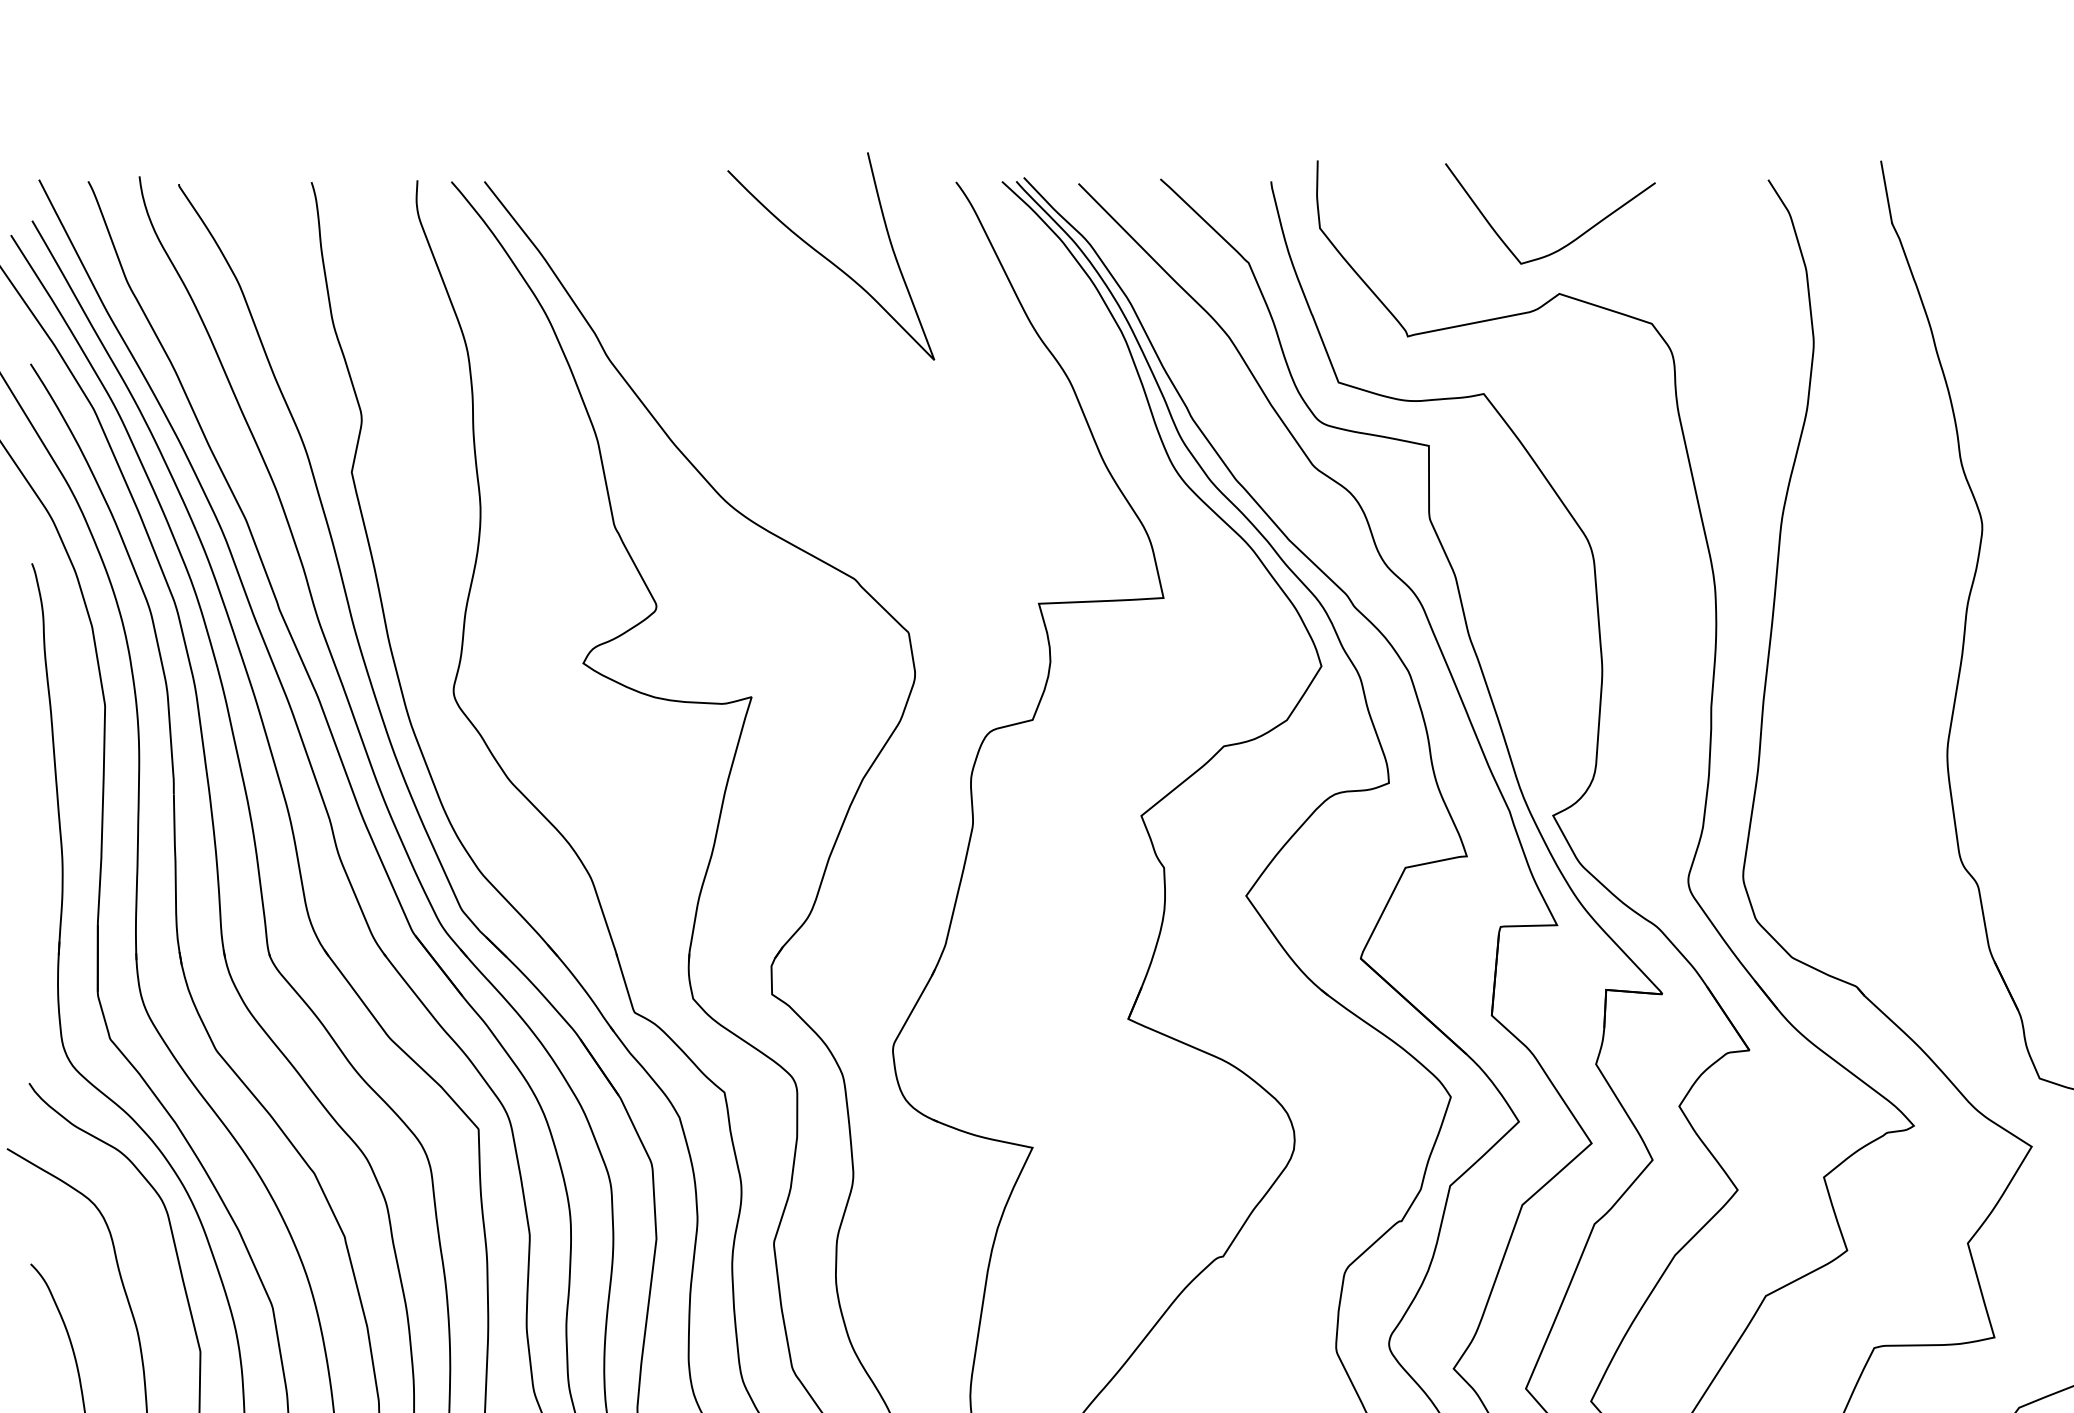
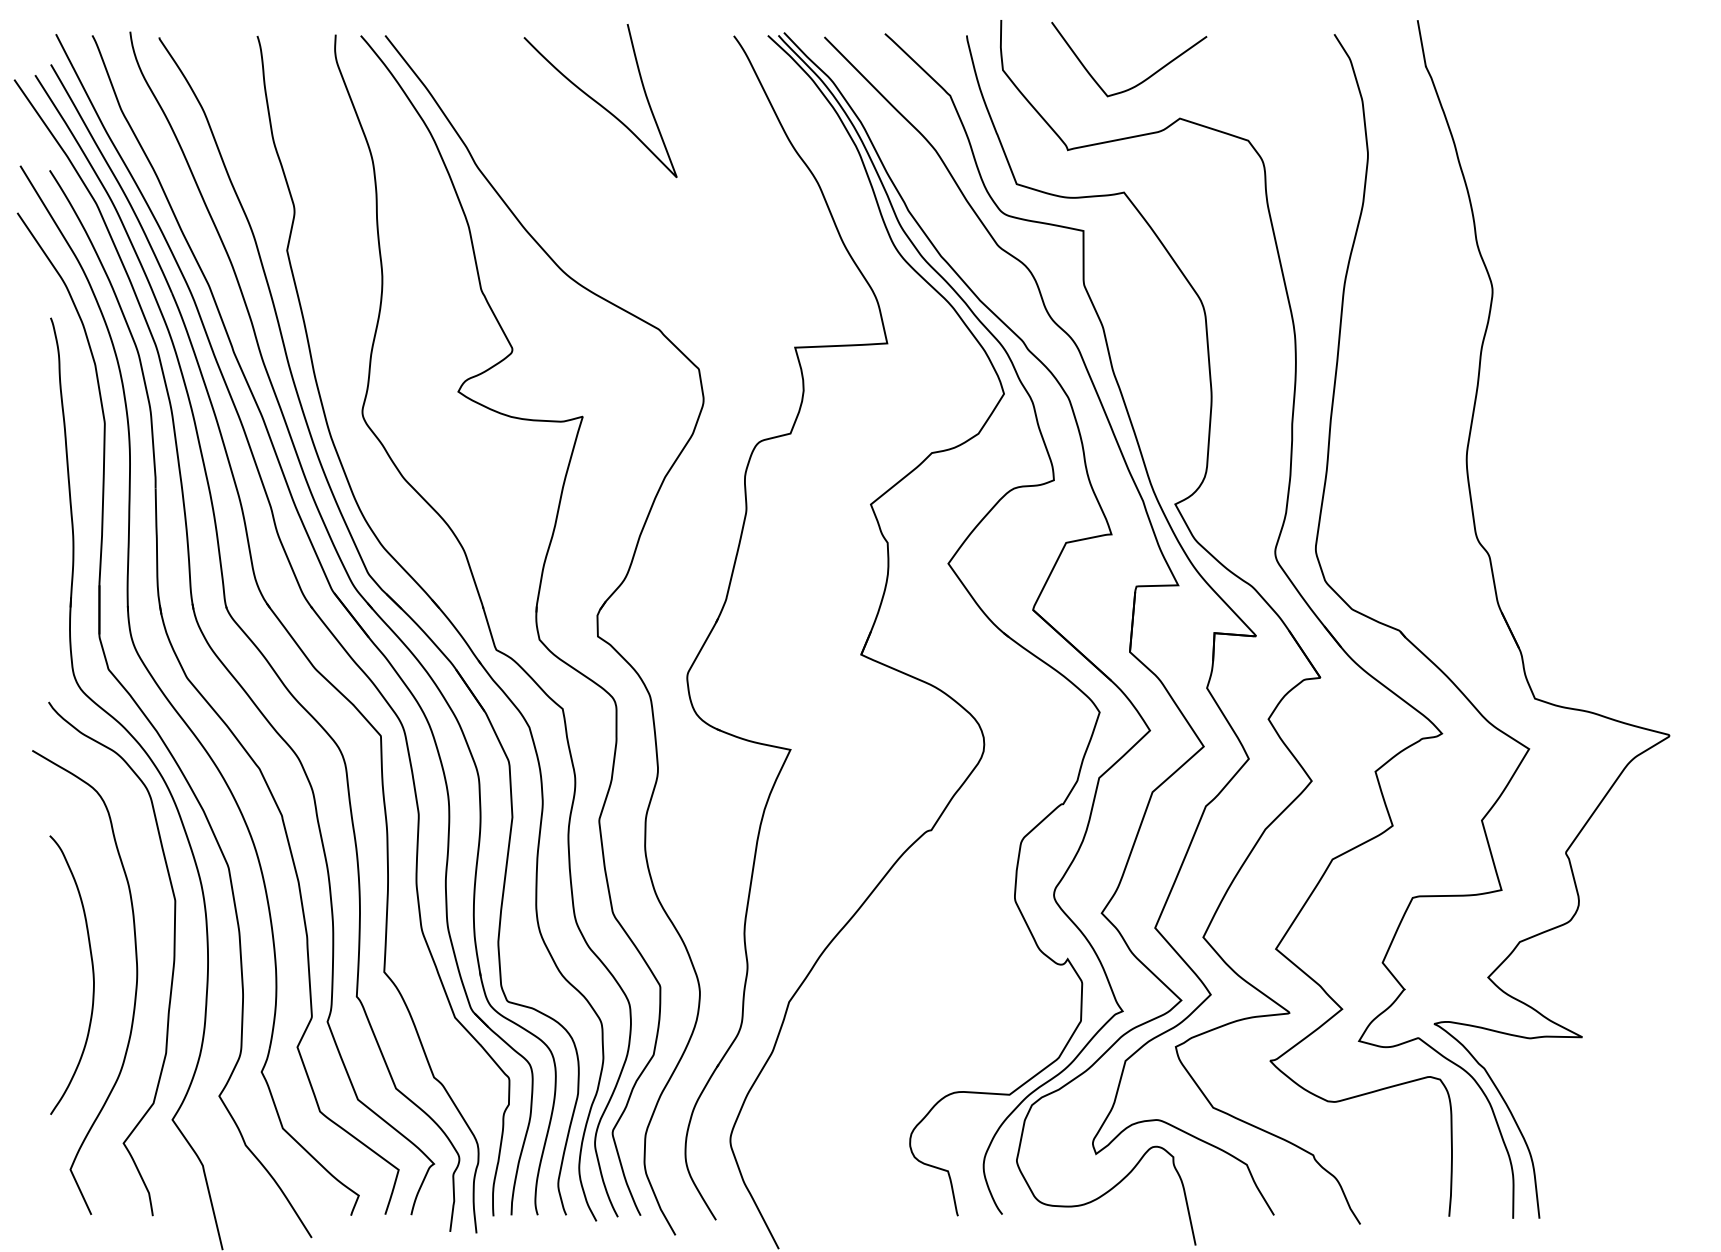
curve: (1570, 240) -> (1144, 79), moved
curve: (831, 259) -> (600, 103), moved

